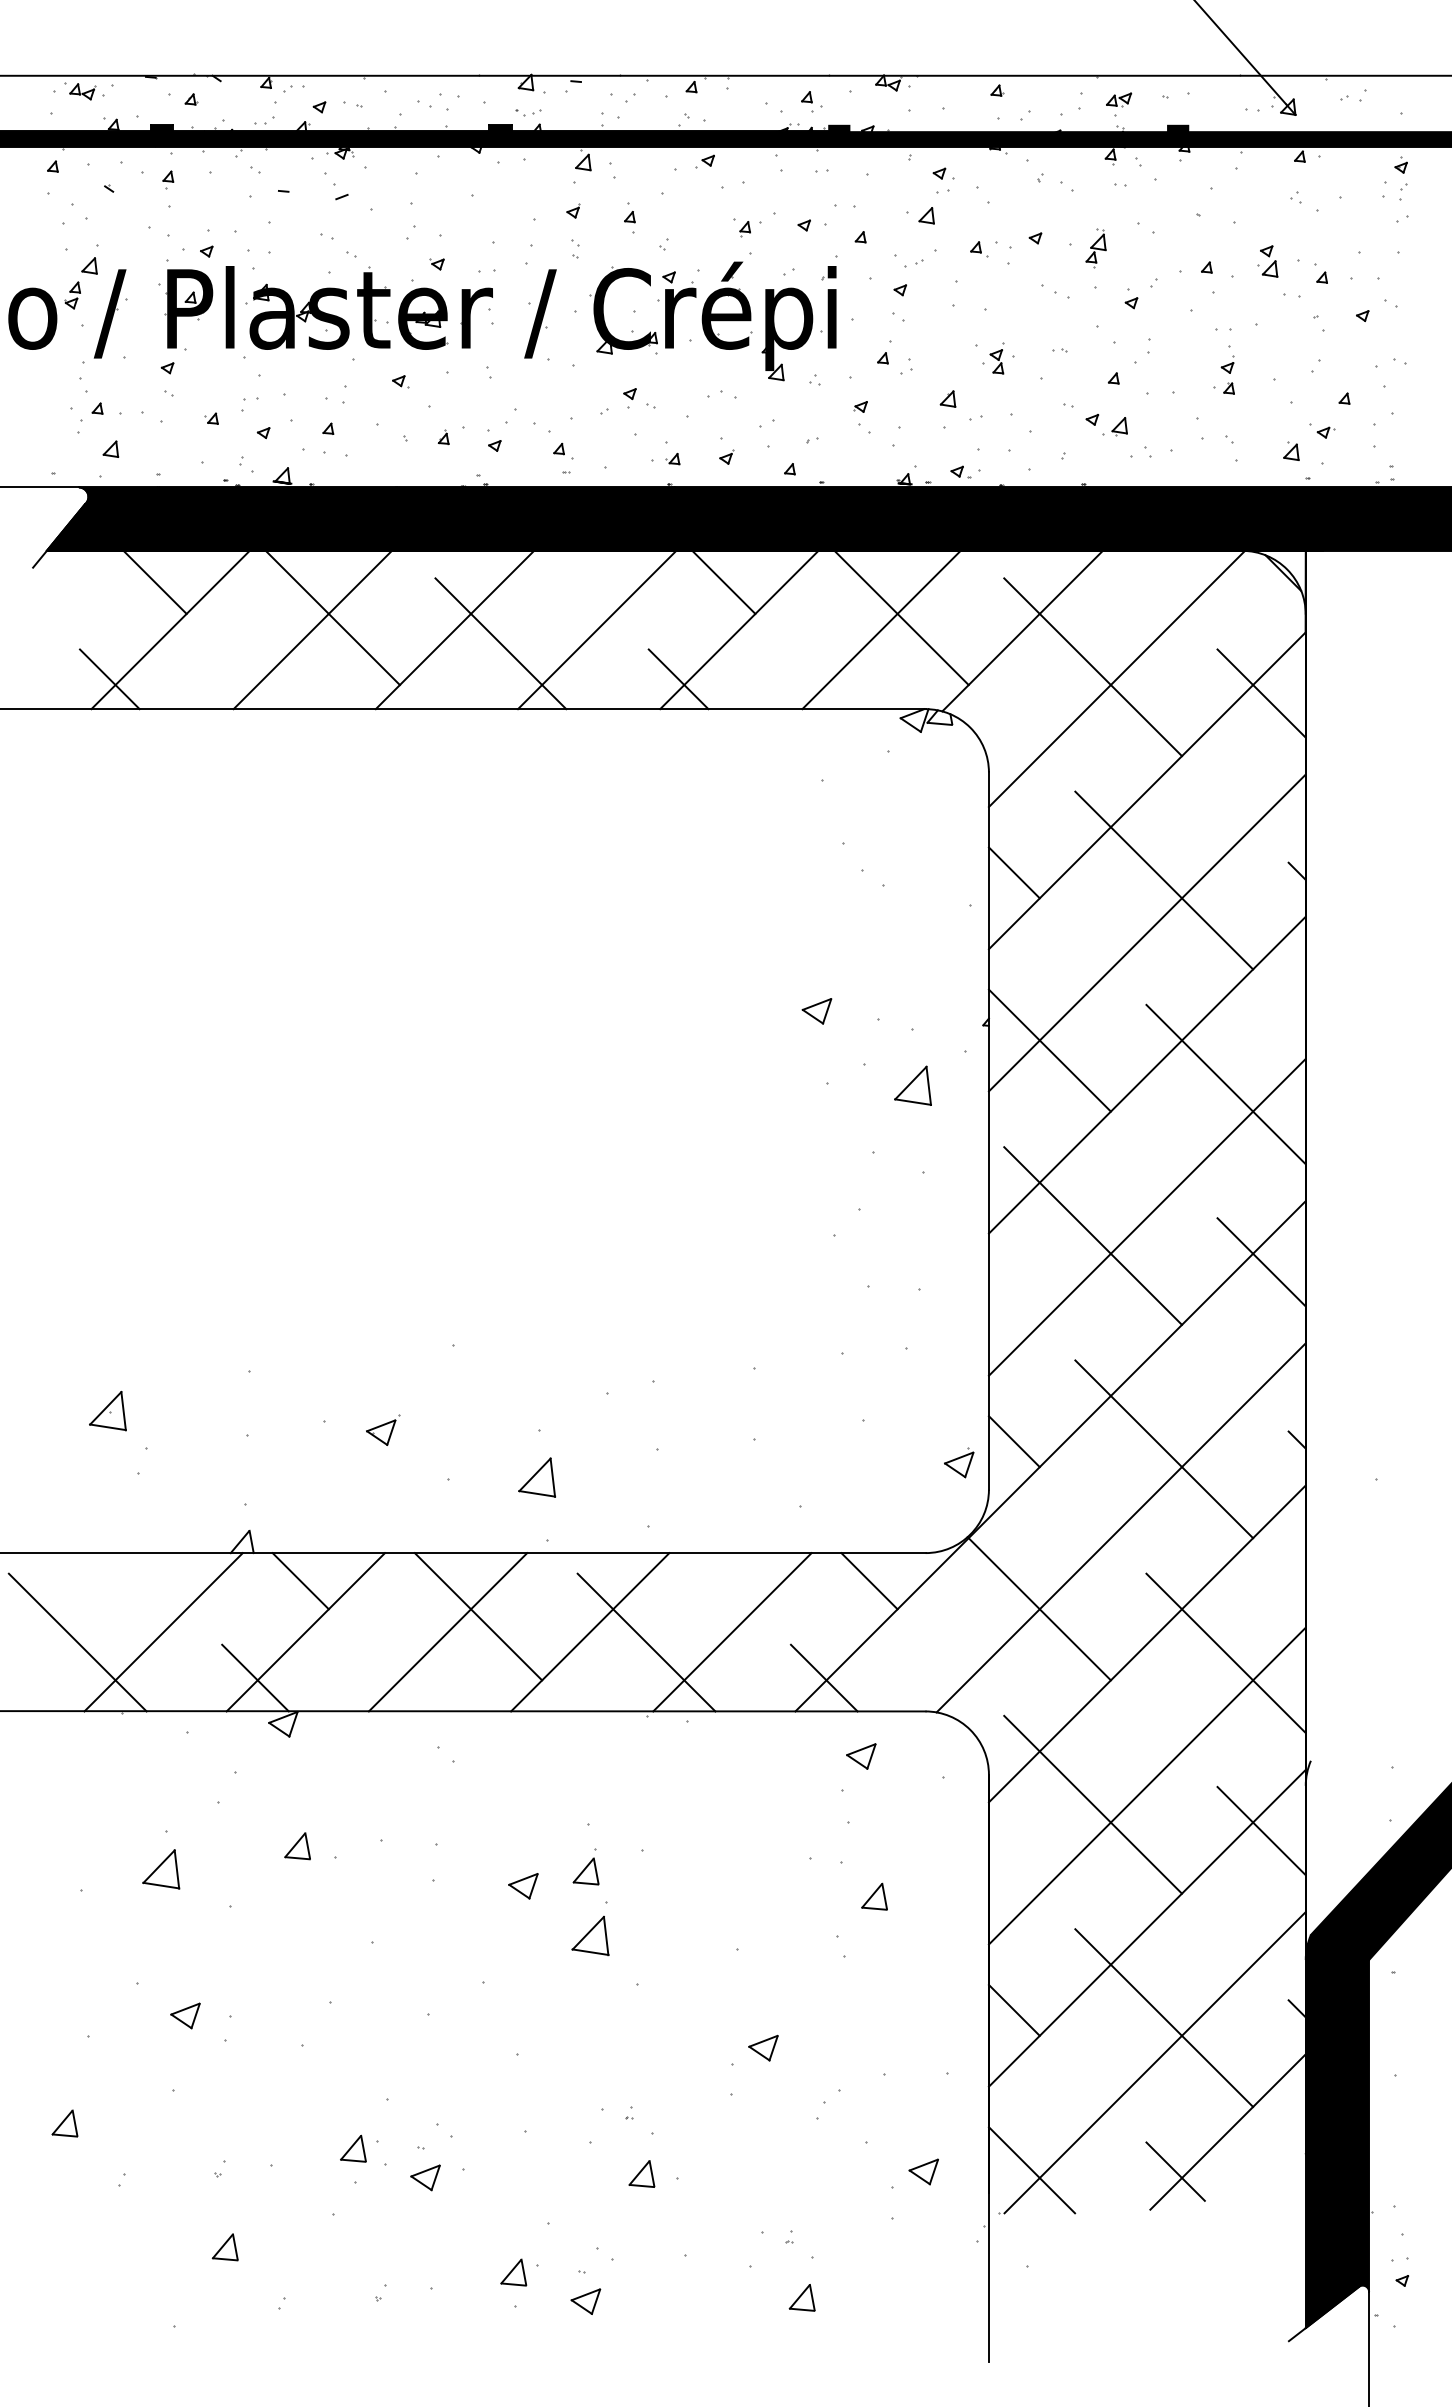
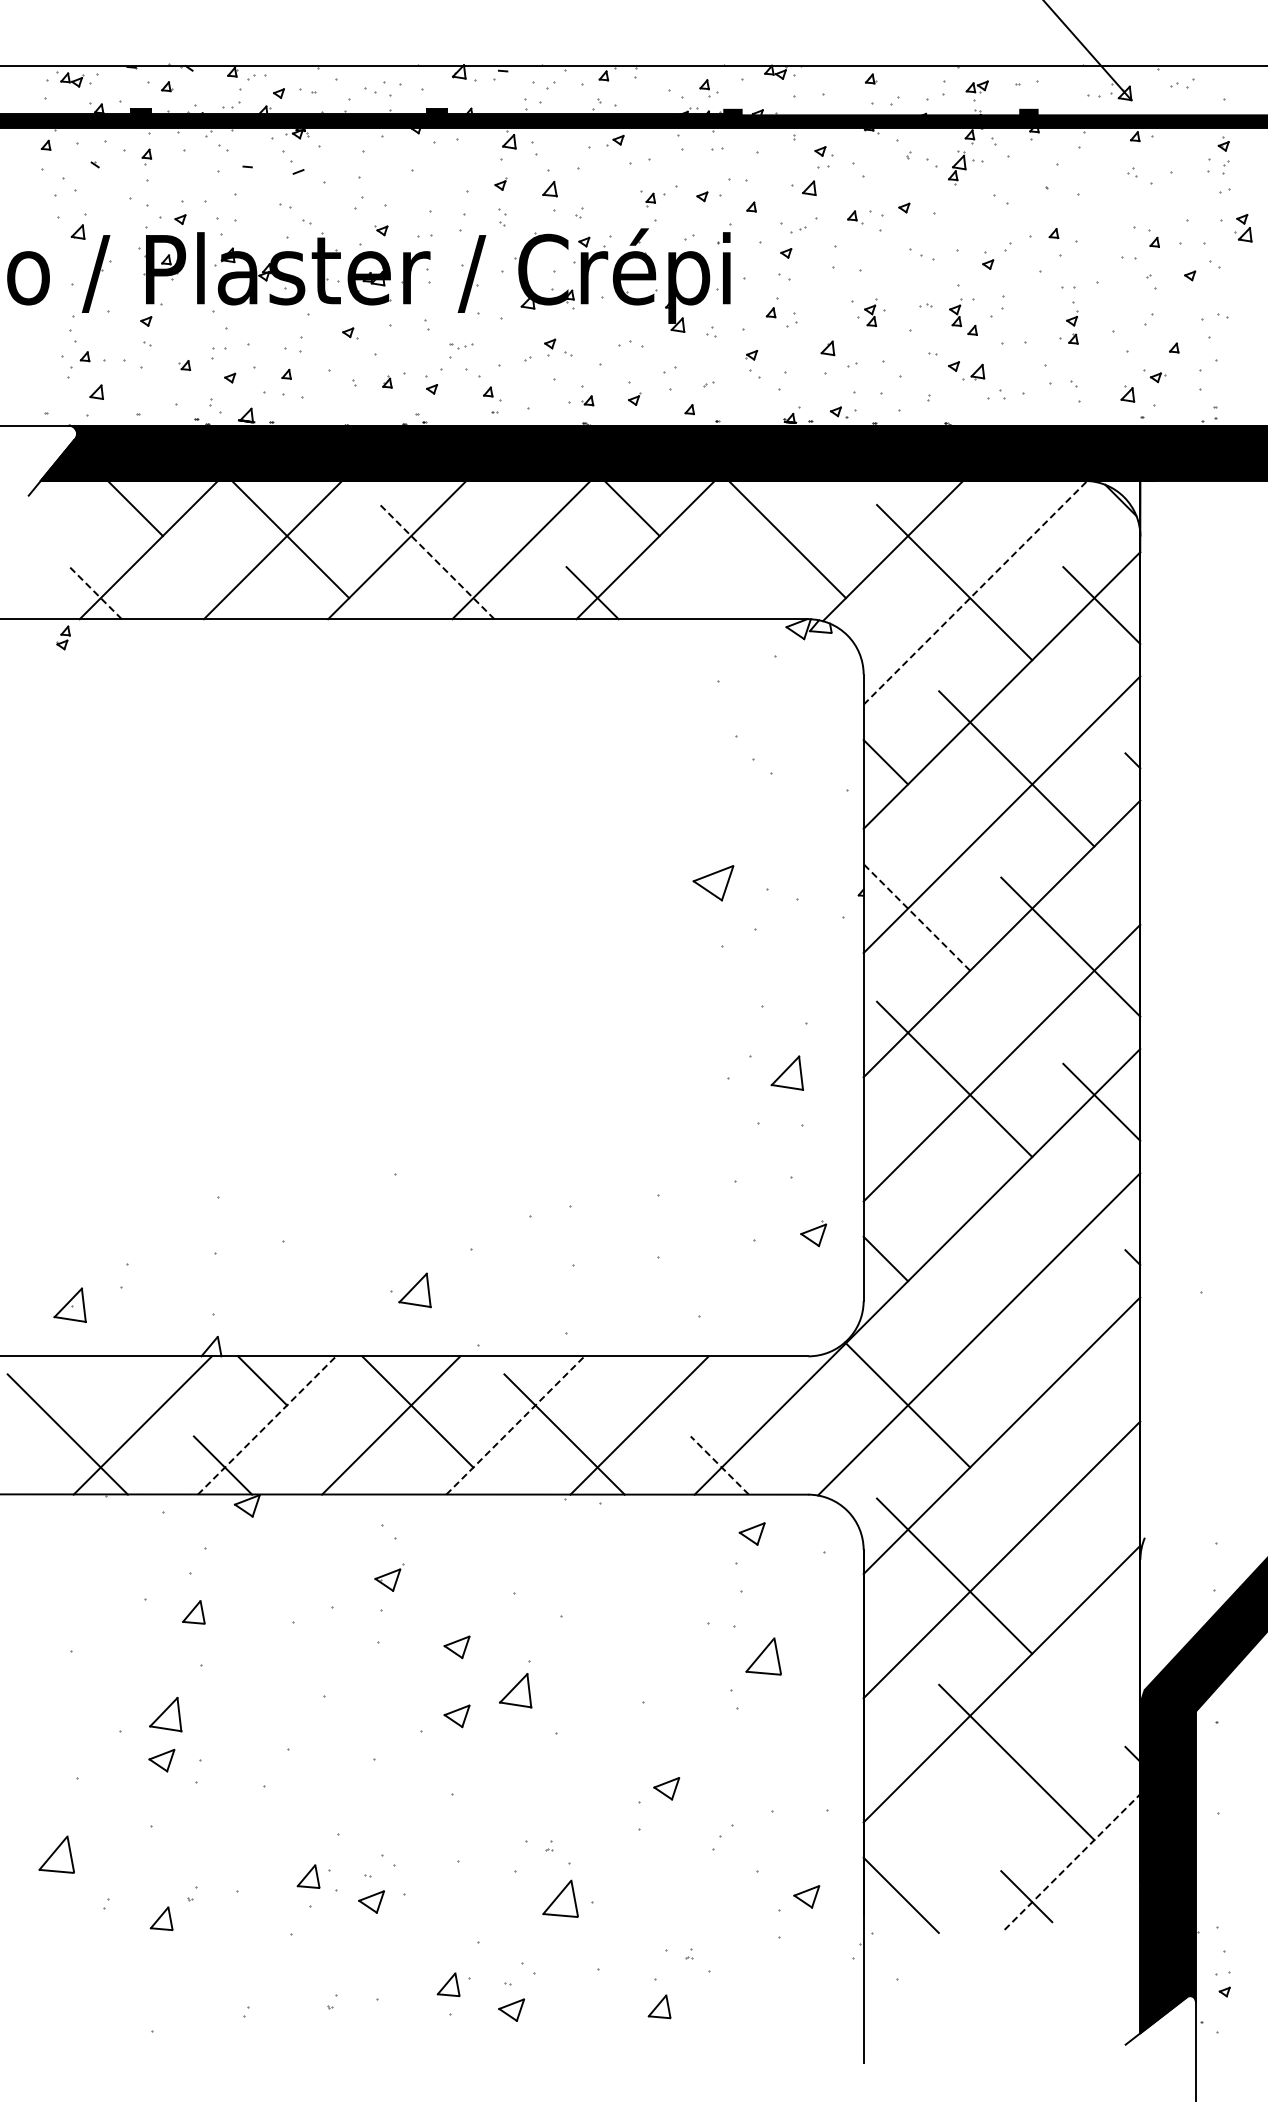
part: (528, 112) -> (461, 346), moved
part: (629, 217) -> (549, 189), size x1.6
part: (1096, 248) -> (957, 167), moved
part: (1268, 261) -> (1243, 228), moved
part: (72, 295) -> (63, 637), moved
part: (1094, 357) -> (955, 312), added
line: (881, 629) -> (769, 549), removed
line: (501, 644) -> (437, 562), solid -> dashed
line: (1116, 678) -> (975, 592), solid -> dashed
line: (109, 679) -> (95, 593), solid -> dashed
part: (817, 1010) -> (713, 882), size x1.6
line: (1049, 1050) -> (916, 917), solid -> dashed
part: (912, 1085) -> (786, 1072), moved
part: (107, 1410) -> (69, 1304), moved
part: (383, 1429) -> (389, 1577), moved
line: (1163, 1449) -> (1016, 1265), removed
part: (958, 1462) -> (813, 1233), moved
part: (536, 1477) -> (414, 1290), moved
line: (868, 1580) -> (758, 1380), removed
line: (306, 1632) -> (267, 1425), solid -> dashed
line: (590, 1632) -> (515, 1425), solid -> dashed
line: (1225, 1652) -> (1070, 1443), removed
line: (823, 1678) -> (719, 1465), solid -> dashed
line: (1261, 1830) -> (1101, 1598), removed
part: (297, 1846) -> (193, 1612), moved
part: (585, 1866) -> (511, 1630), removed
part: (160, 1869) -> (165, 1714), moved
part: (874, 1896) -> (763, 1656), size x1.6
part: (522, 1965) -> (456, 1716), added
line: (1013, 2010) -> (885, 1755), removed
line: (1154, 2062) -> (1008, 1801), removed
part: (64, 2123) -> (56, 1854), size x1.6
line: (1228, 2132) -> (1072, 1862), solid -> dashed
part: (641, 2173) -> (560, 1898), size x1.6
part: (225, 2247) -> (161, 1918), moved
part: (802, 2297) -> (659, 2006), moved

